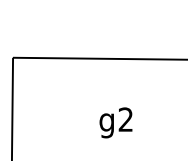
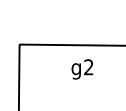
text: (116, 122) -> (82, 69), moved

